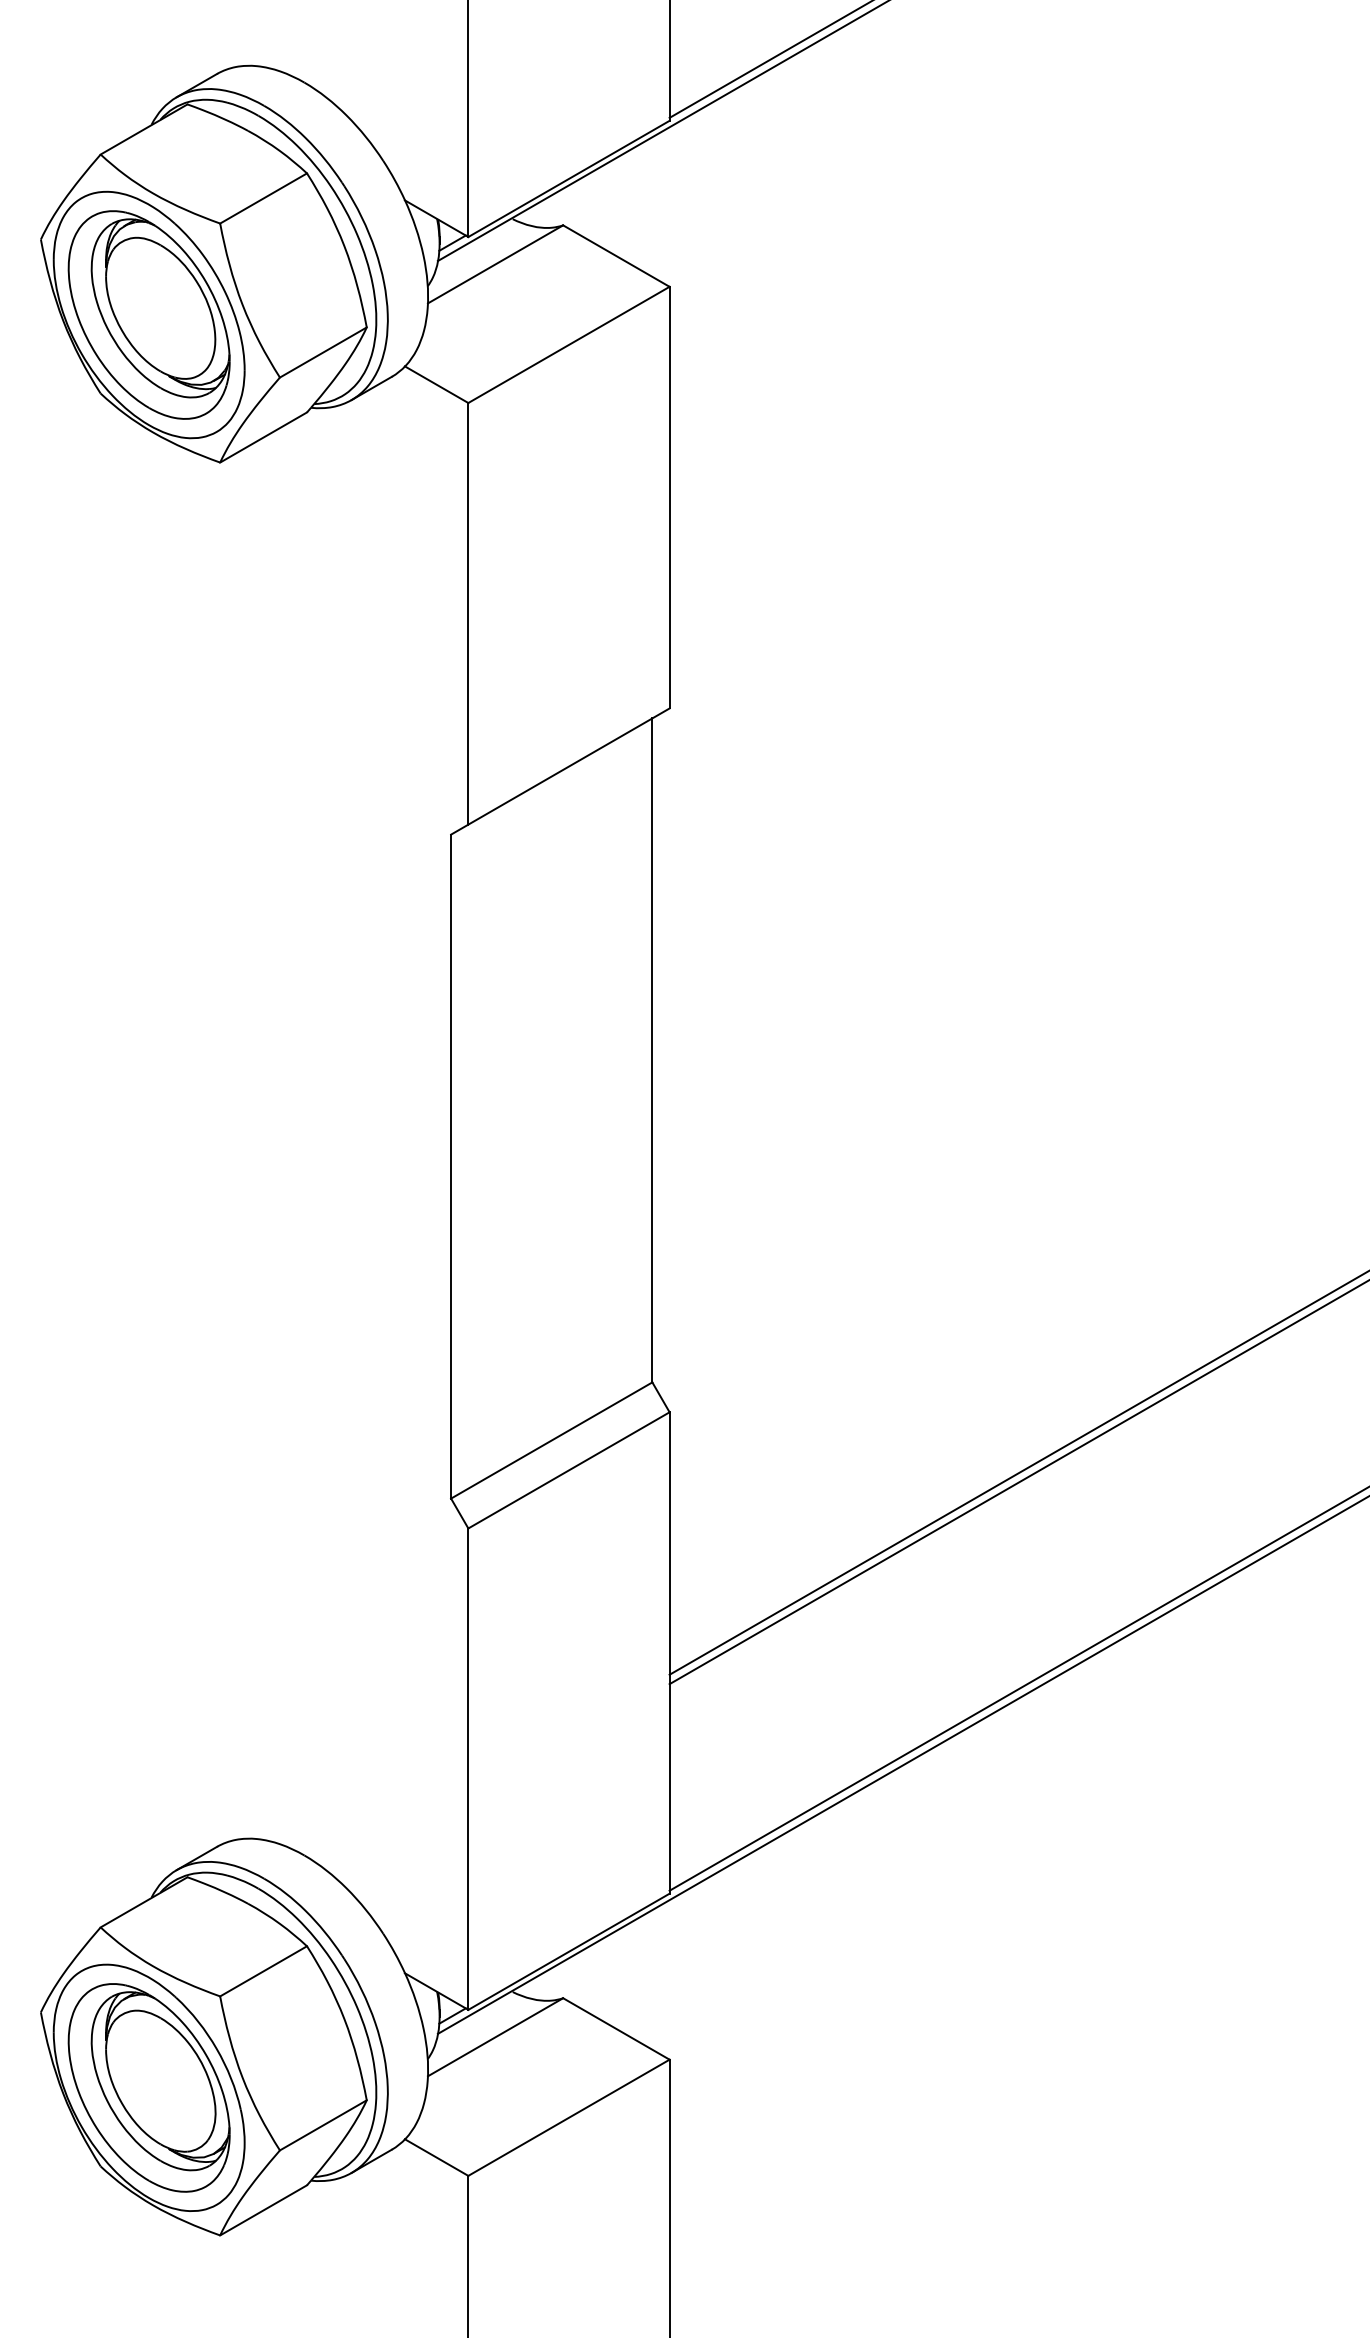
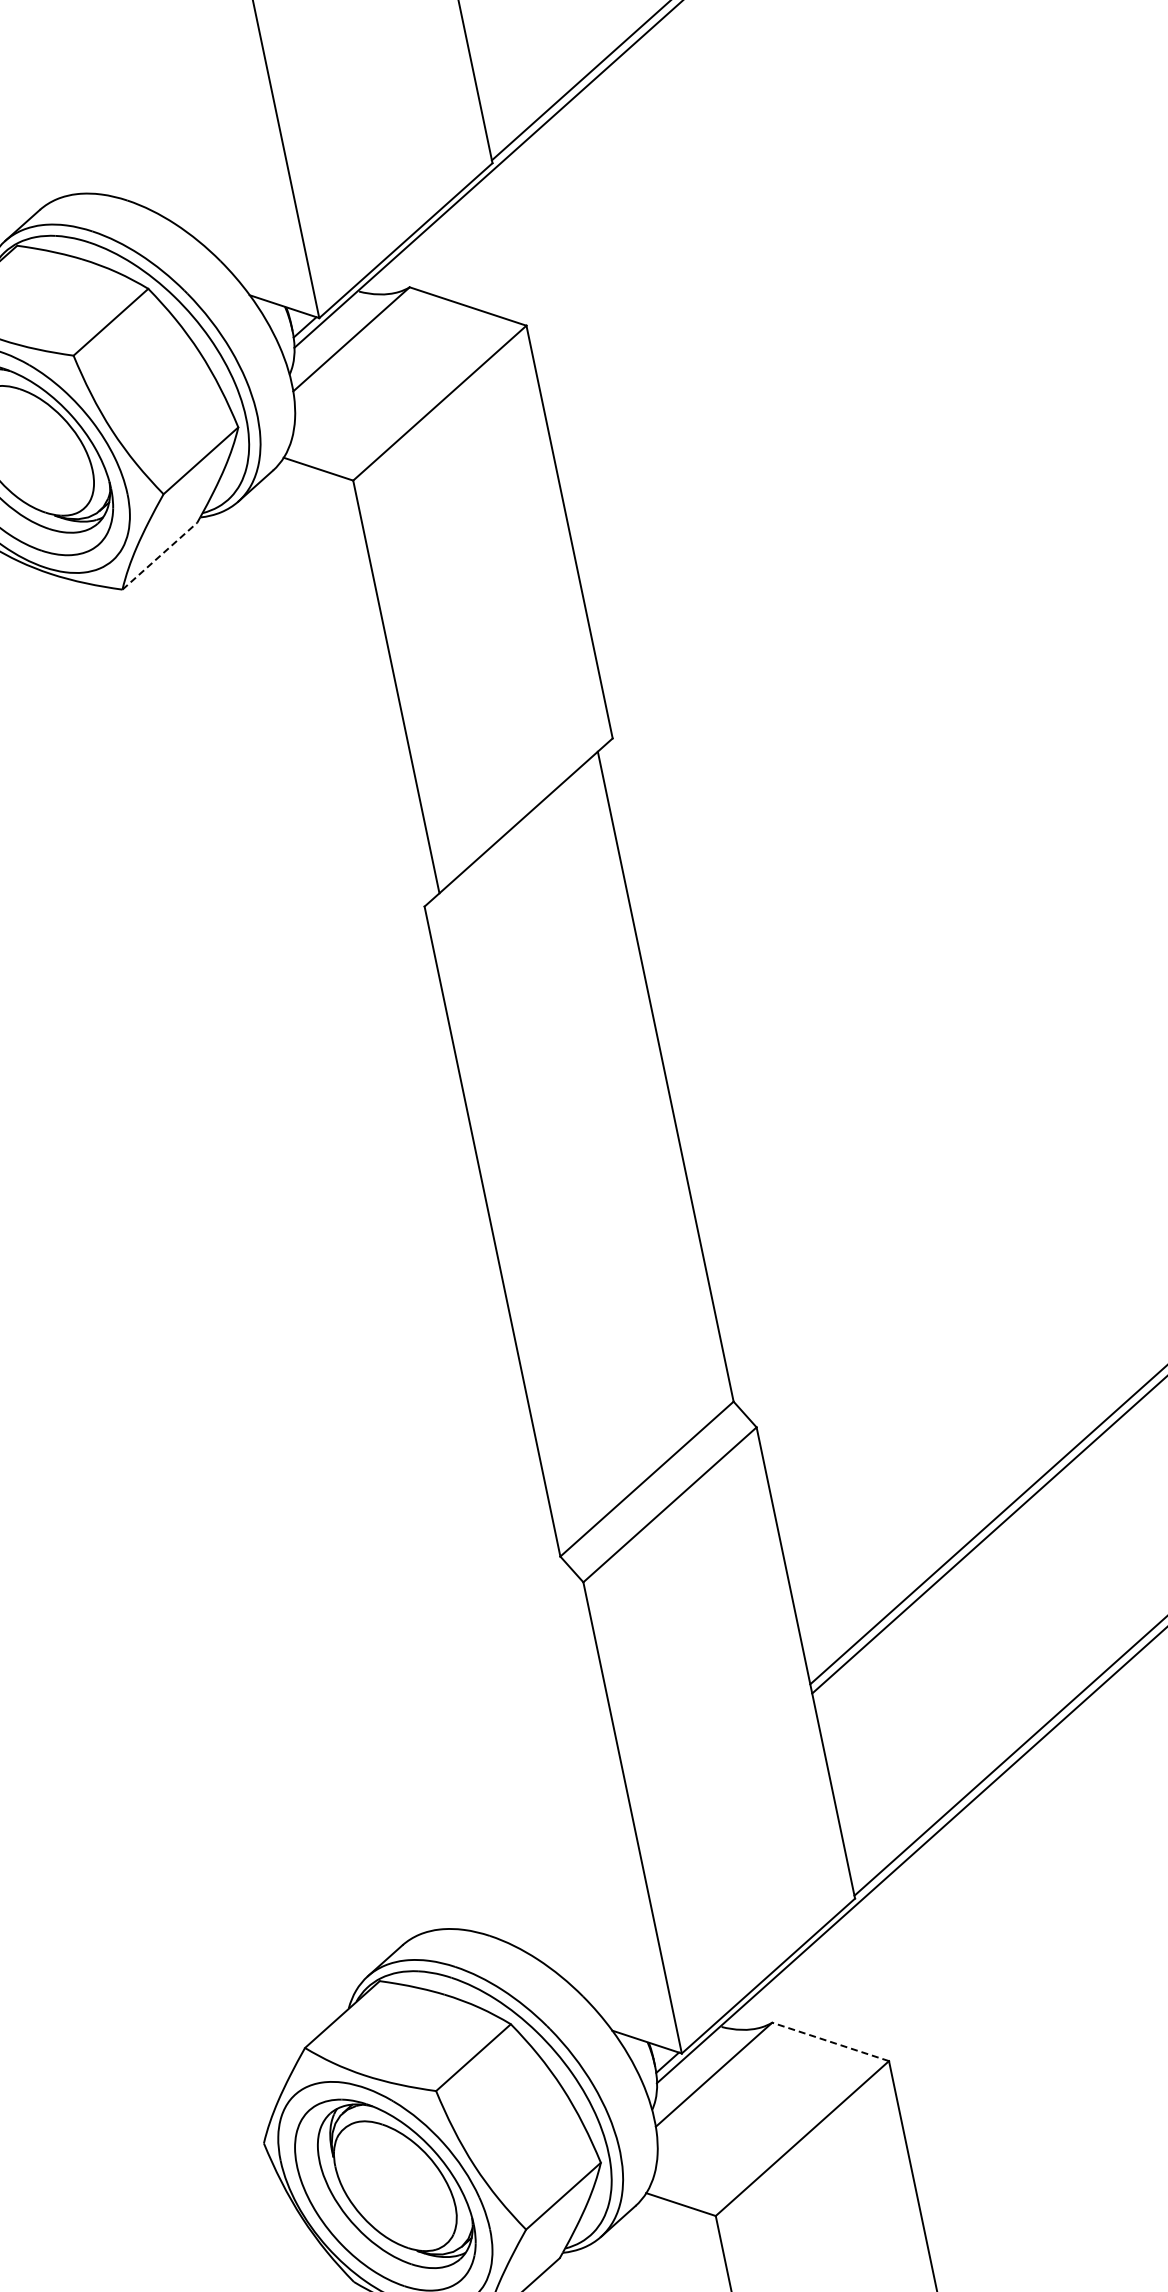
line: (264, 437) -> (160, 556), solid -> dashed
line: (615, 2028) -> (829, 2041), solid -> dashed

